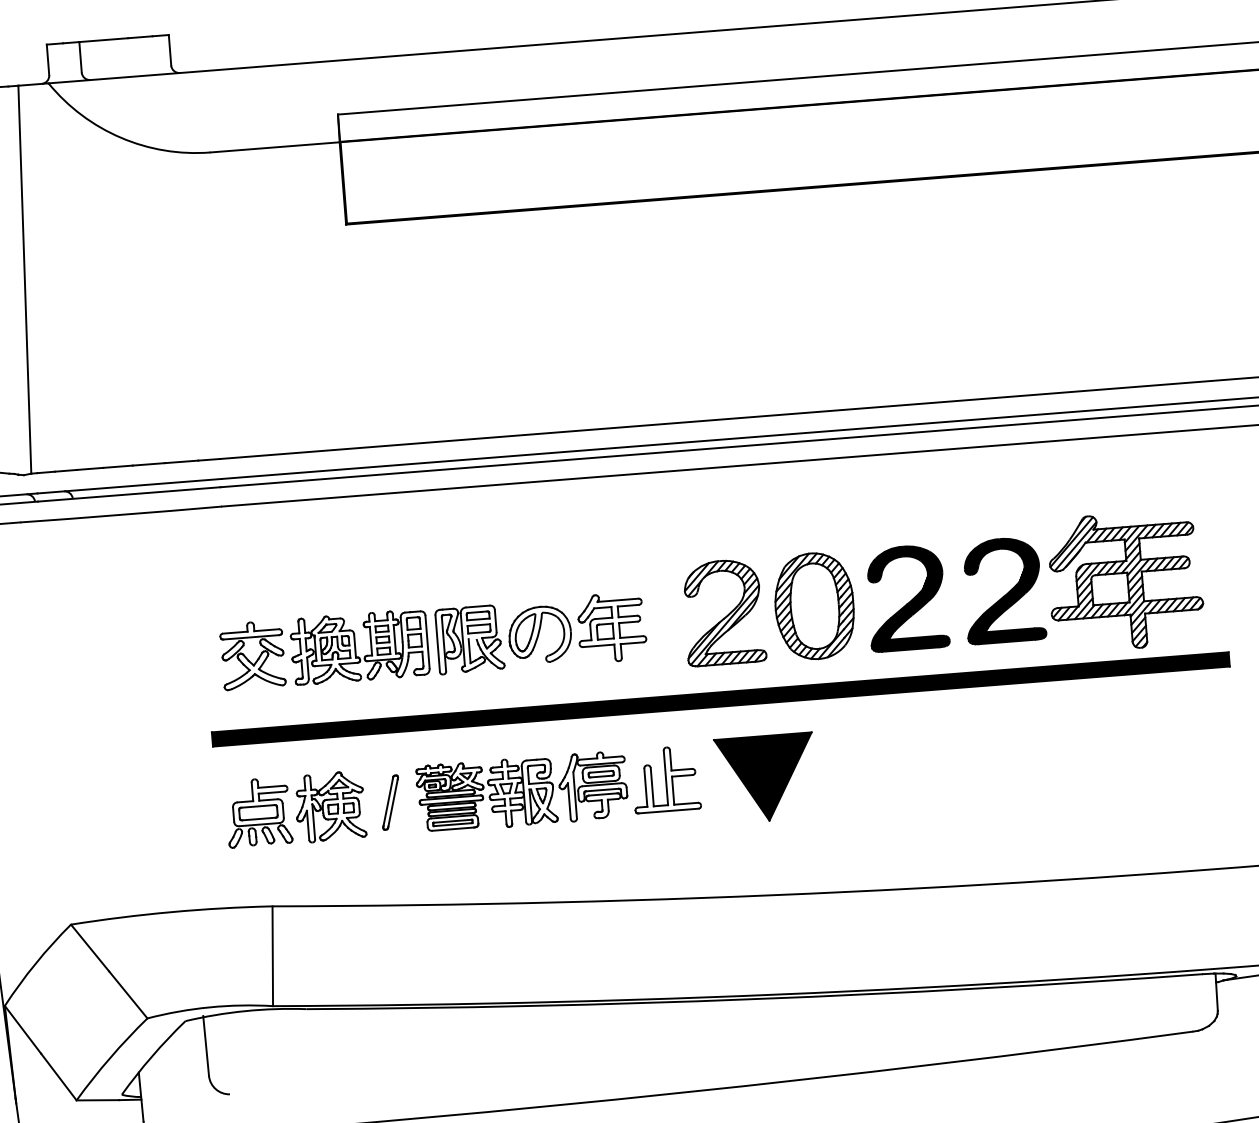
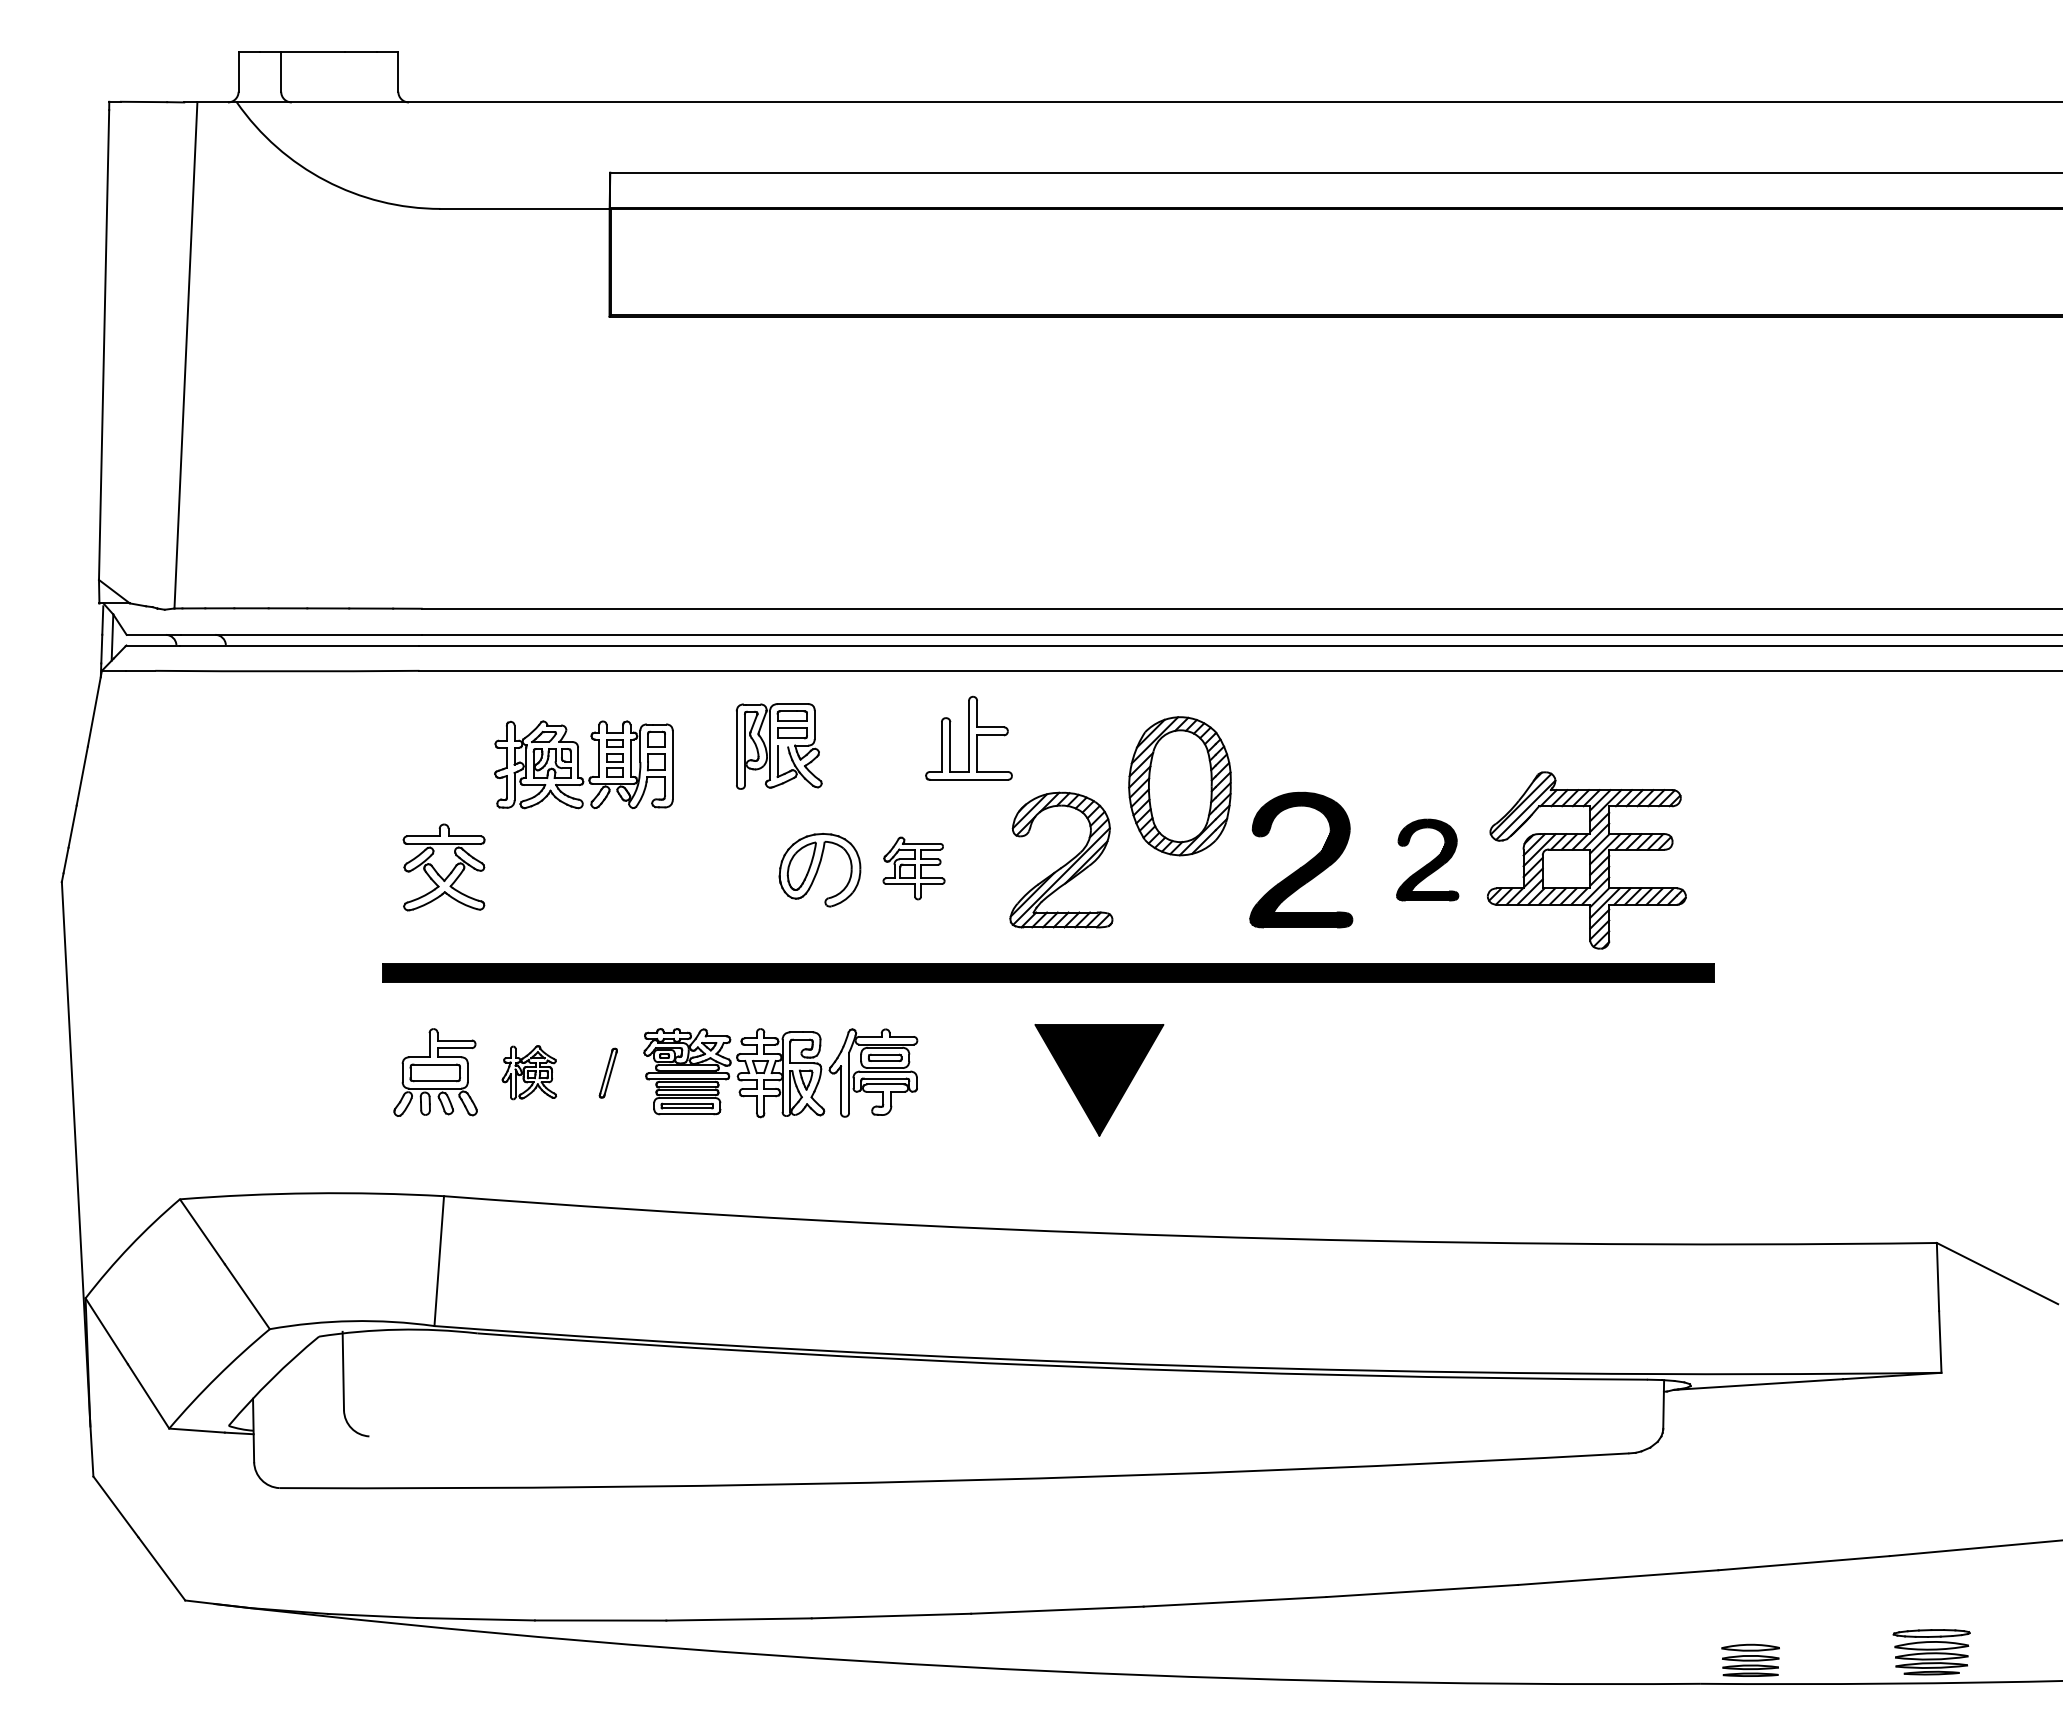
part: (1003, 590) -> (1427, 859), size x0.6
part: (814, 606) -> (1179, 786), moved
part: (611, 627) -> (913, 868), size x0.7
part: (469, 639) -> (778, 746), moved
part: (359, 646) -> (583, 764), moved
part: (665, 778) -> (968, 737), moved
part: (390, 802) -> (608, 1072), size x0.7
part: (330, 806) -> (529, 1072), size x0.6

